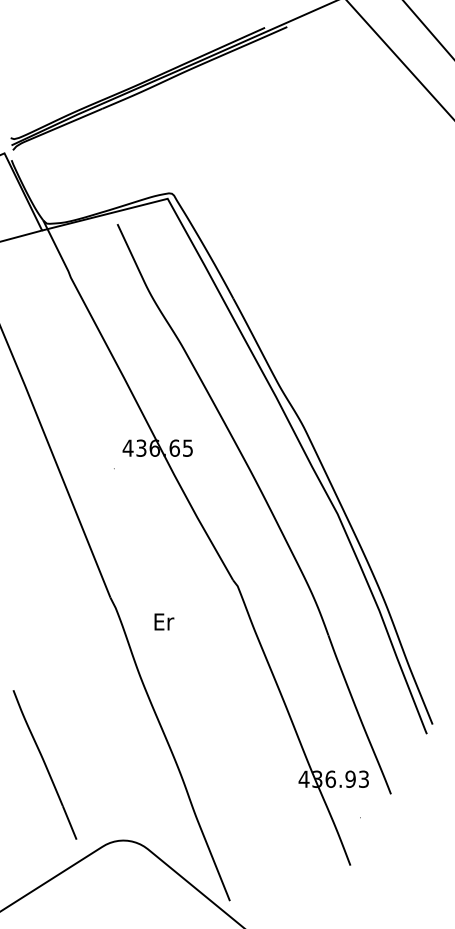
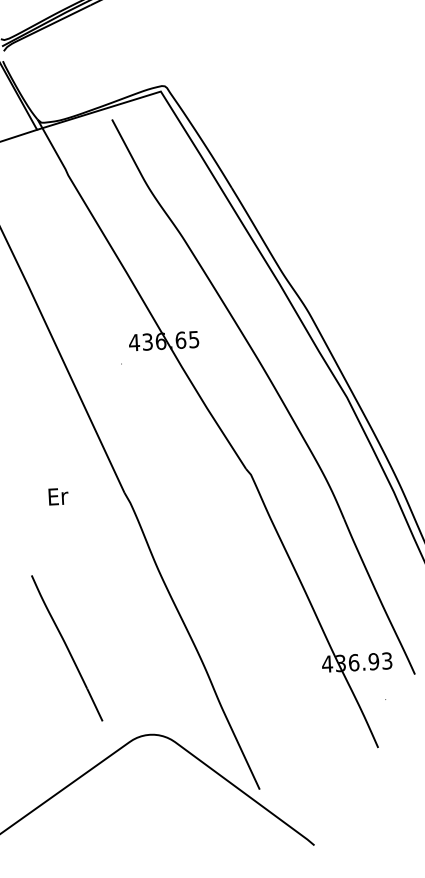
text: (164, 621) -> (58, 496), moved
line: (44, 764) -> (66, 647), moved

